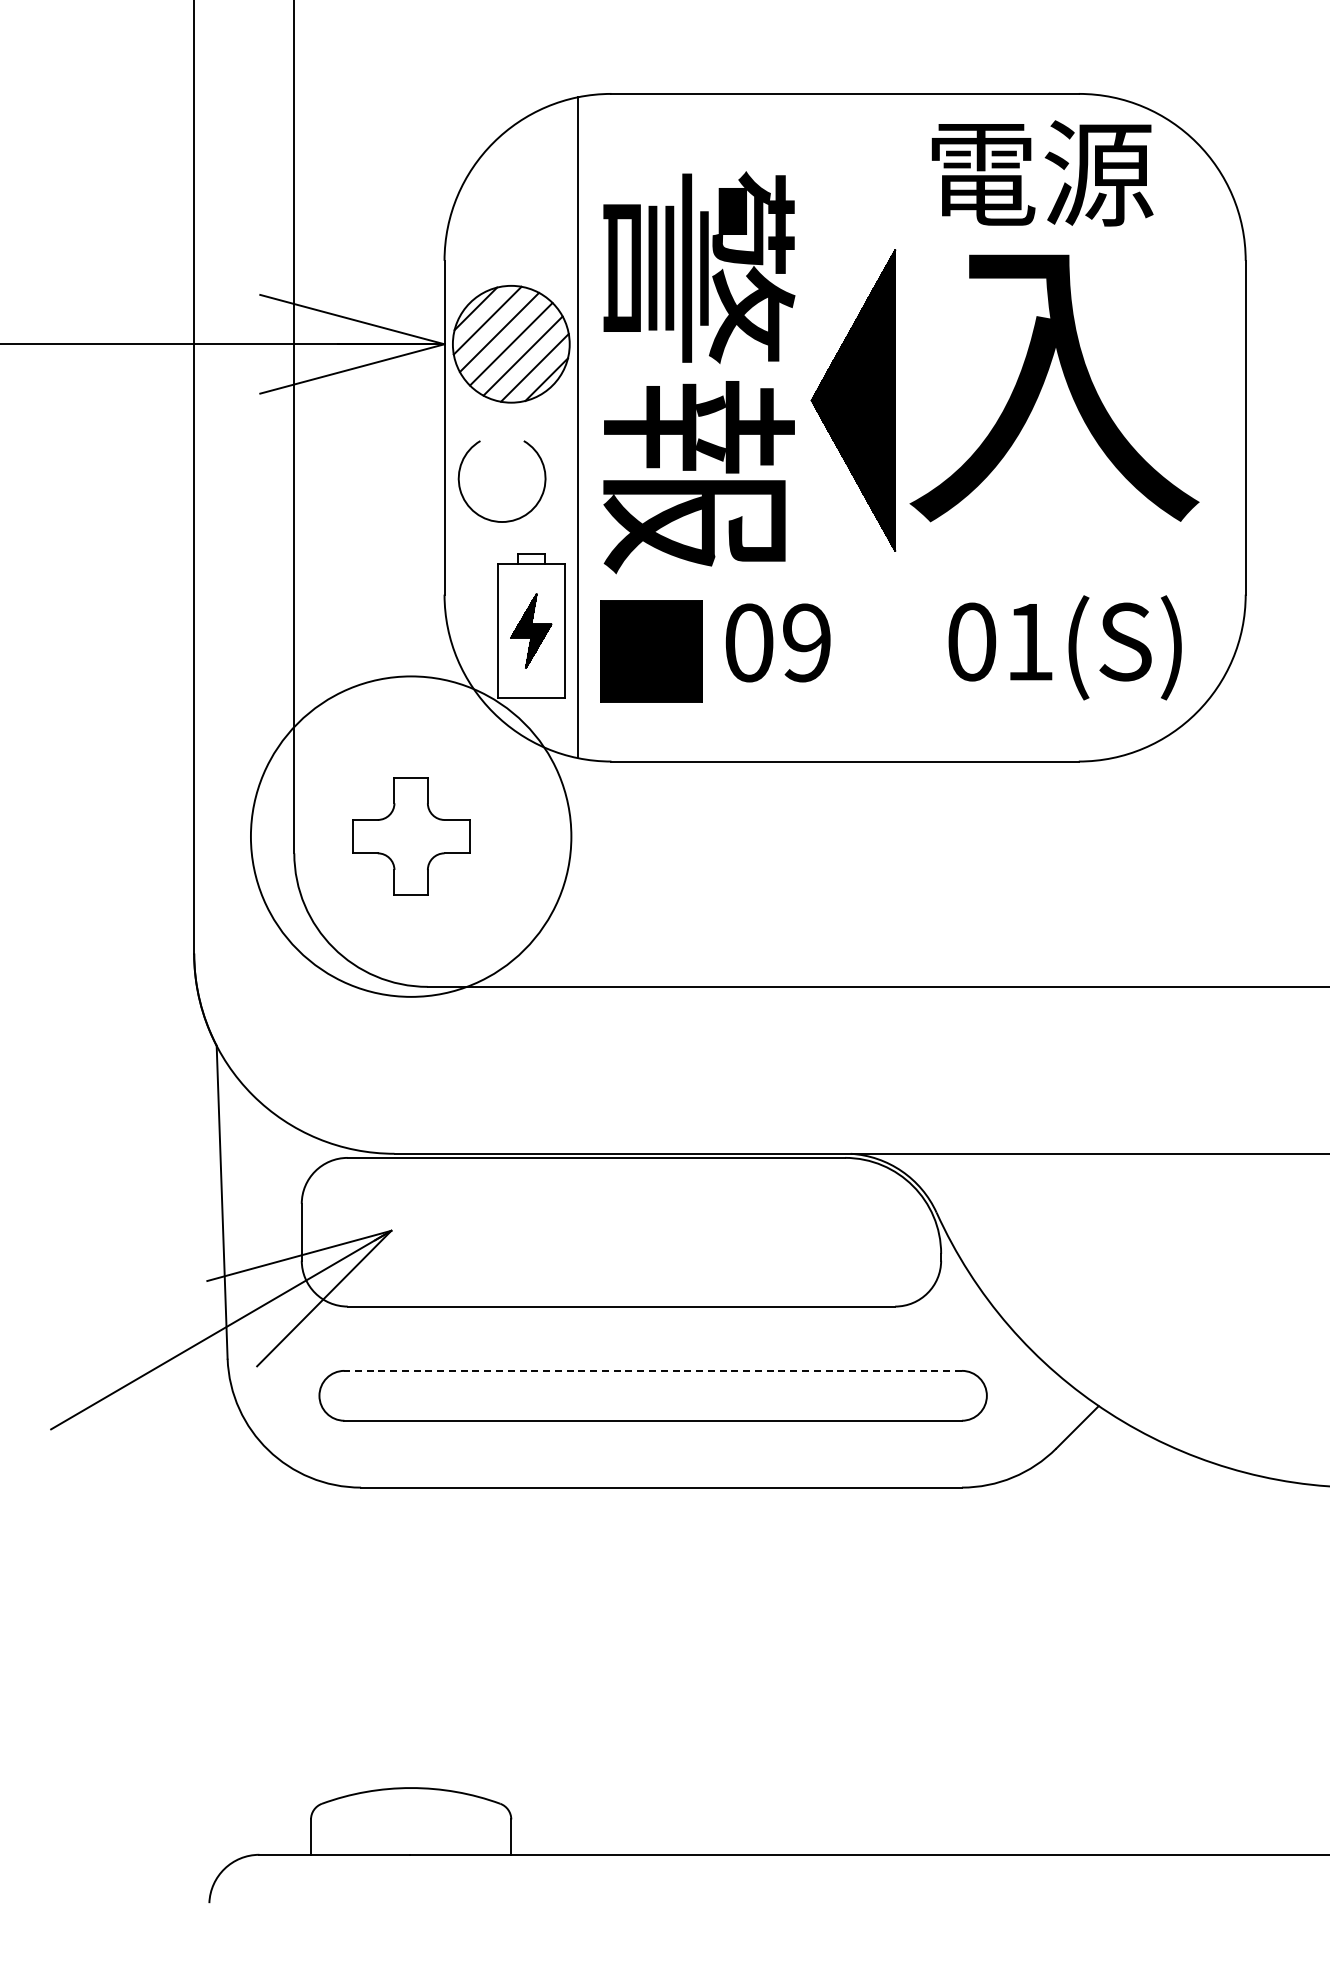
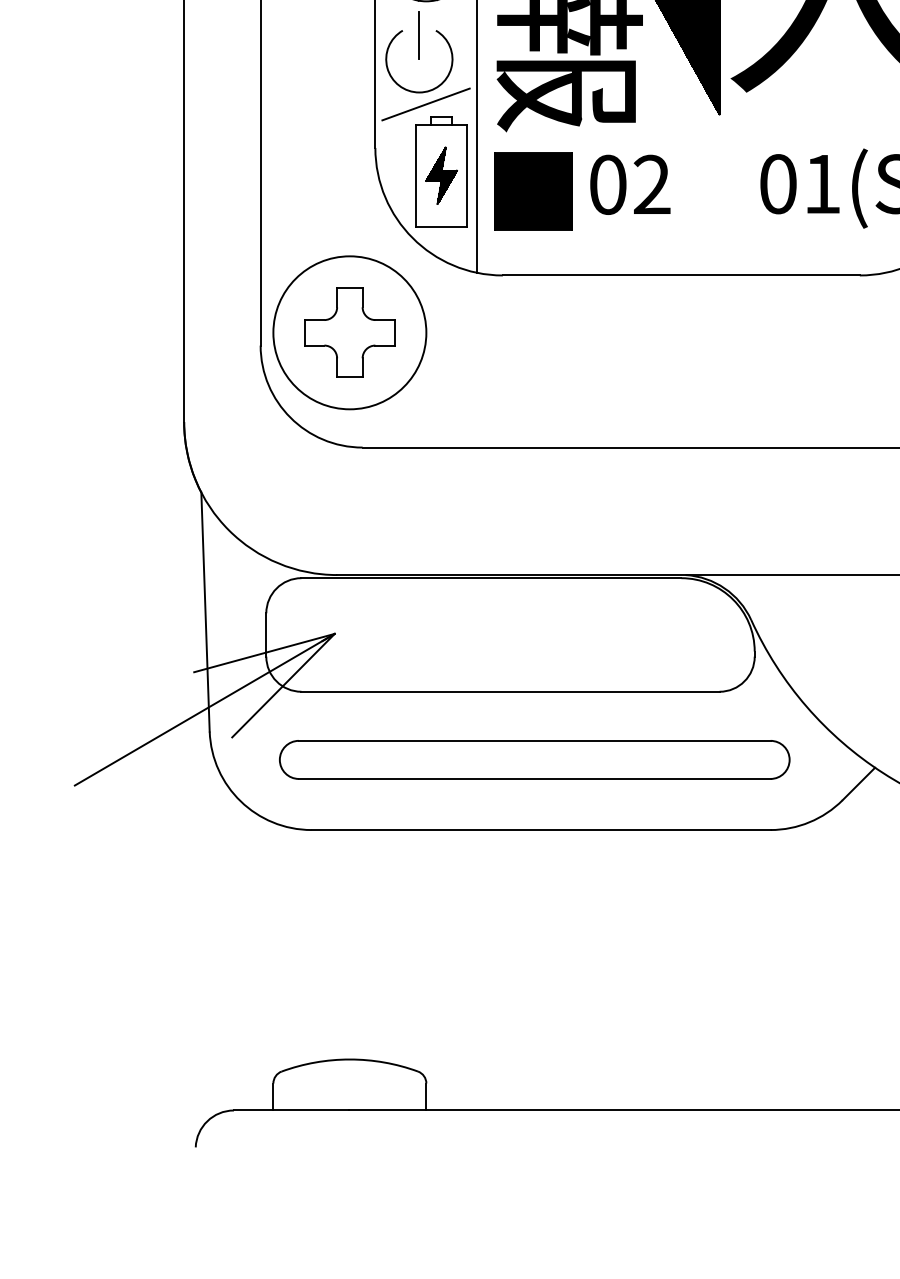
line: (502, 447) -> (419, 35), added
line: (510, 537) -> (425, 104), added
text: (806, 642) -> (651, 184), 09 -> 02
circle: (411, 836) -> (350, 332), size x0.62
line: (653, 1370) -> (534, 740), dashed -> solid

